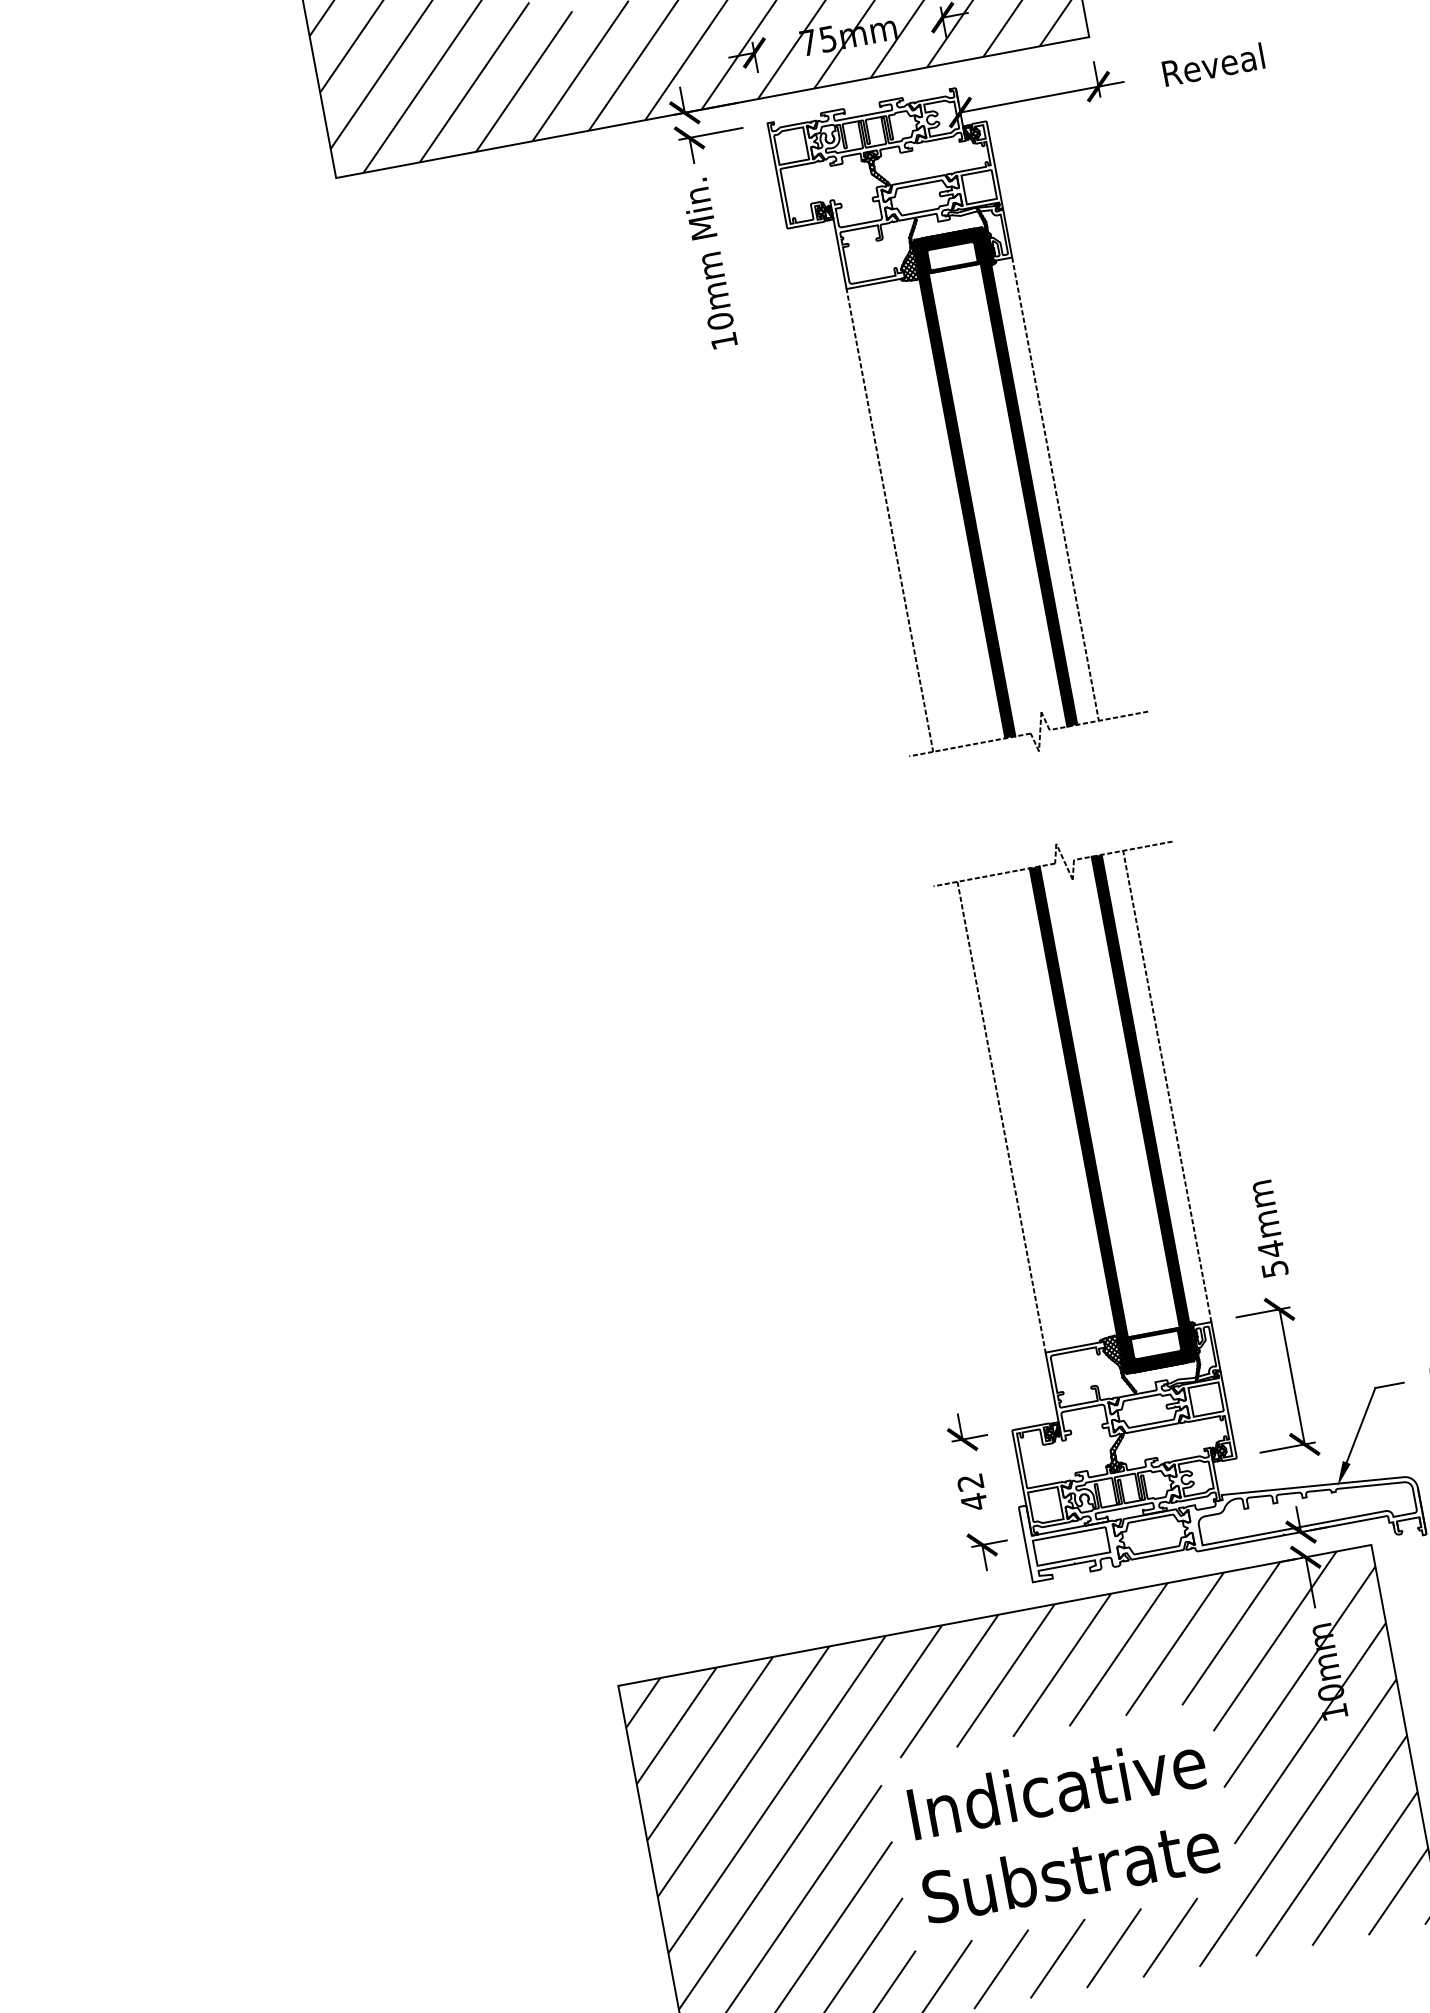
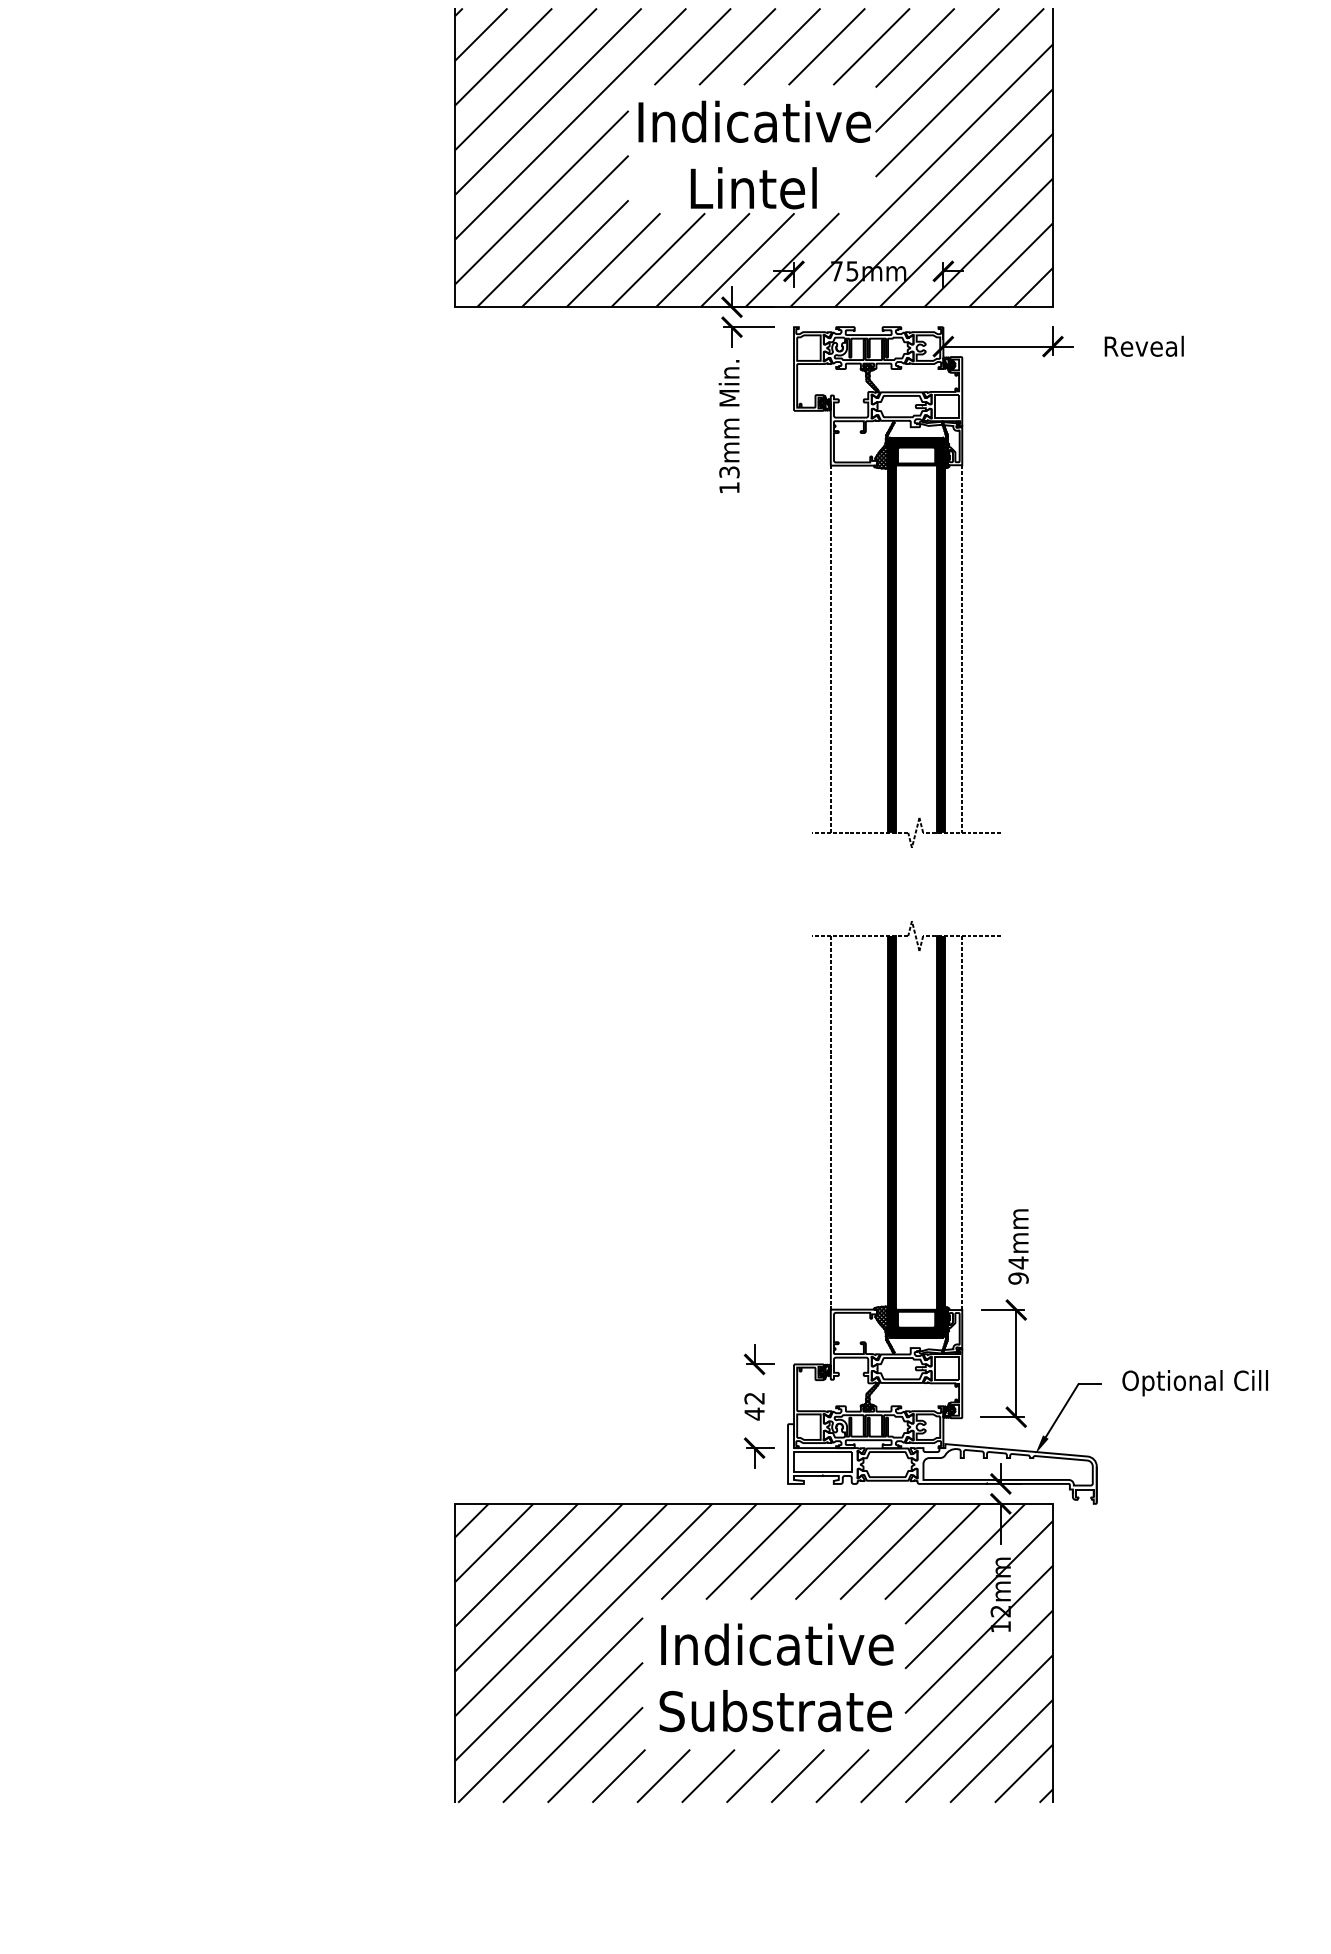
text: (720, 321) -> (729, 472), 10mm -> 13mm
text: (1274, 1269) -> (1018, 1278), 54mm -> 94mm
text: (1330, 1692) -> (1000, 1611), 10mm -> 12mm

